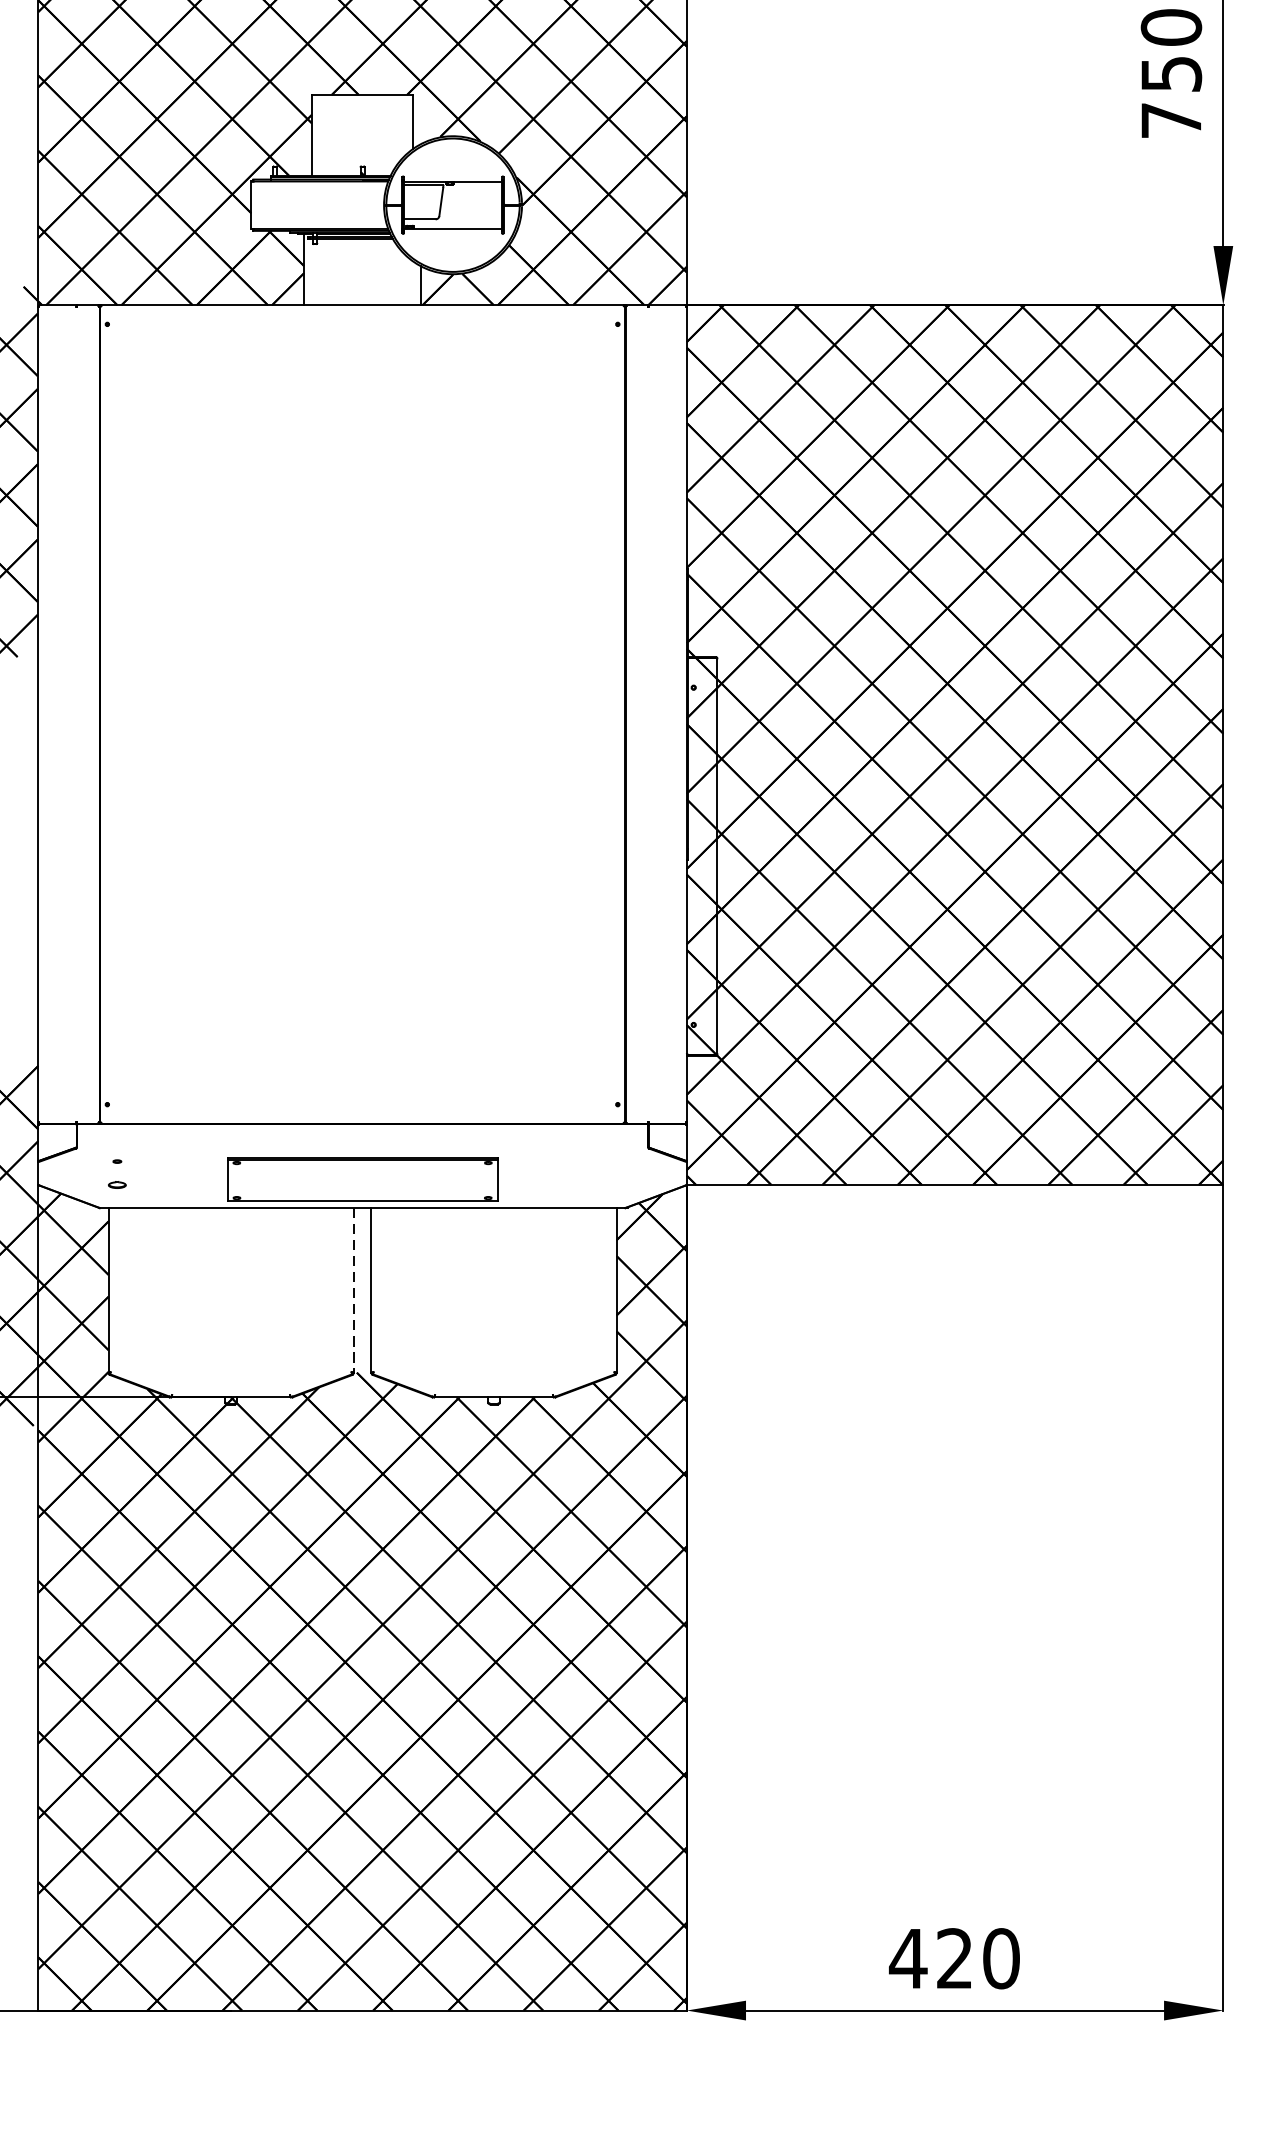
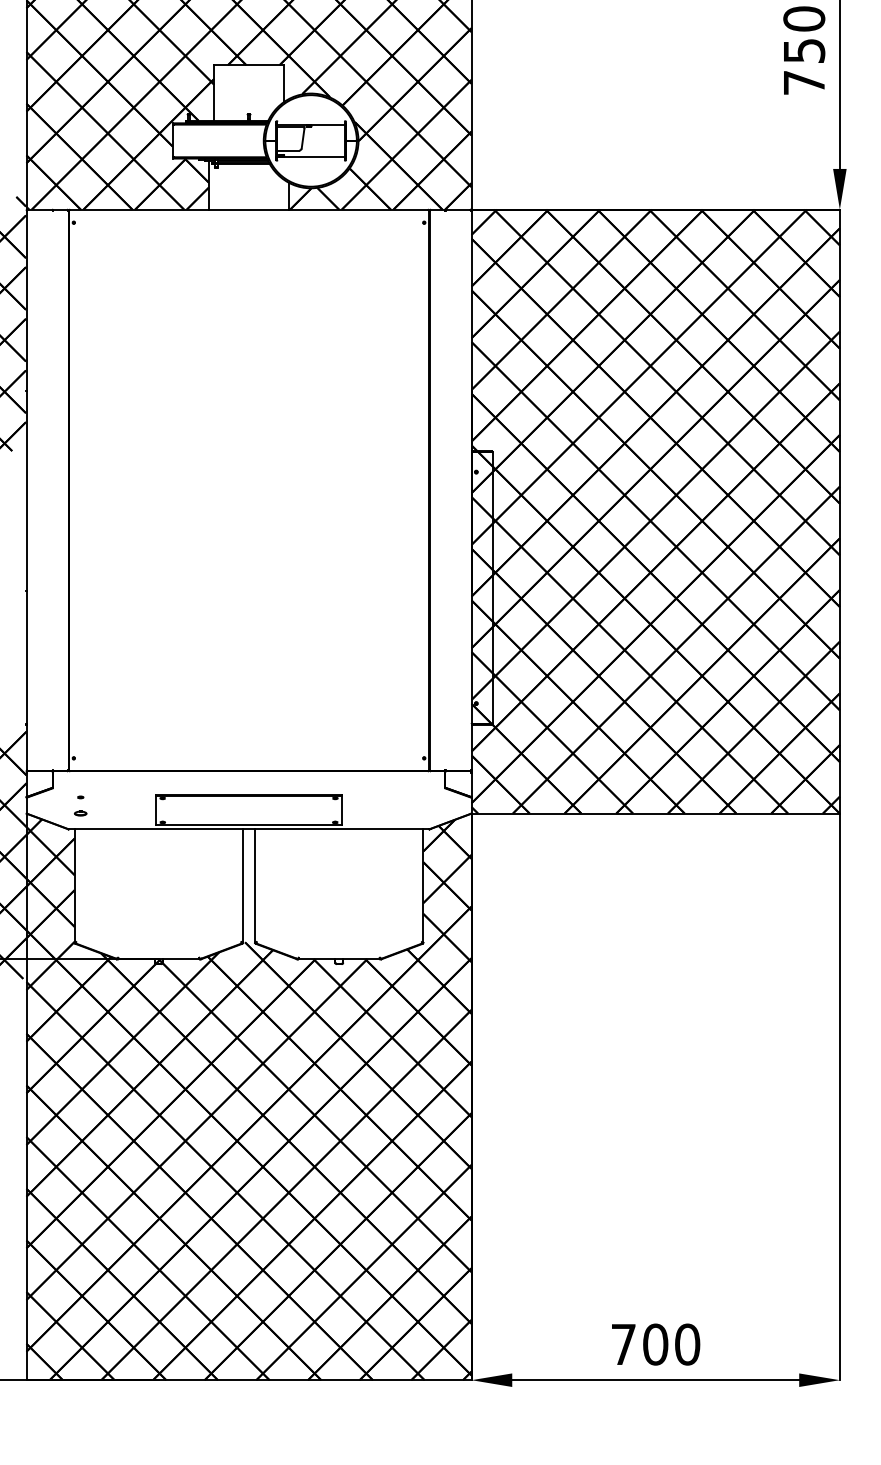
line: (354, 1291) -> (243, 886), dashed -> solid
text: (931, 1958) -> (639, 1344), 420 -> 700

